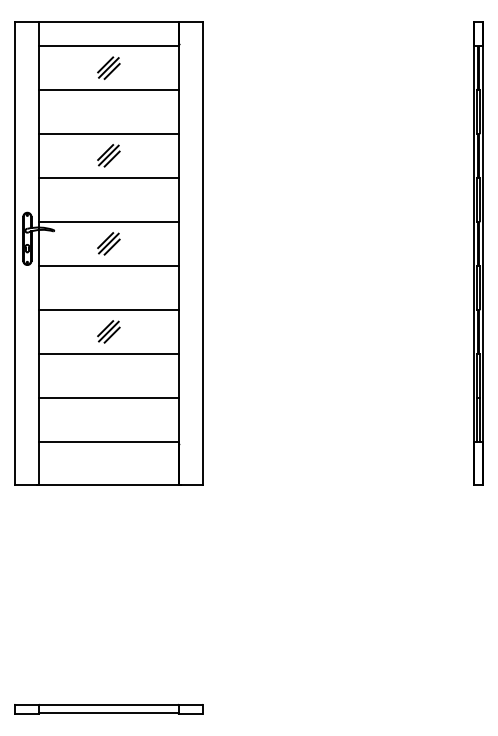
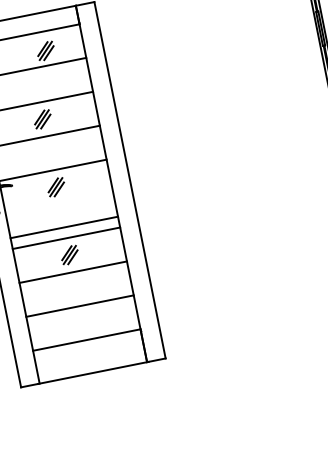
part: (108, 67) -> (45, 50), moved
line: (108, 265) -> (63, 227), moved

